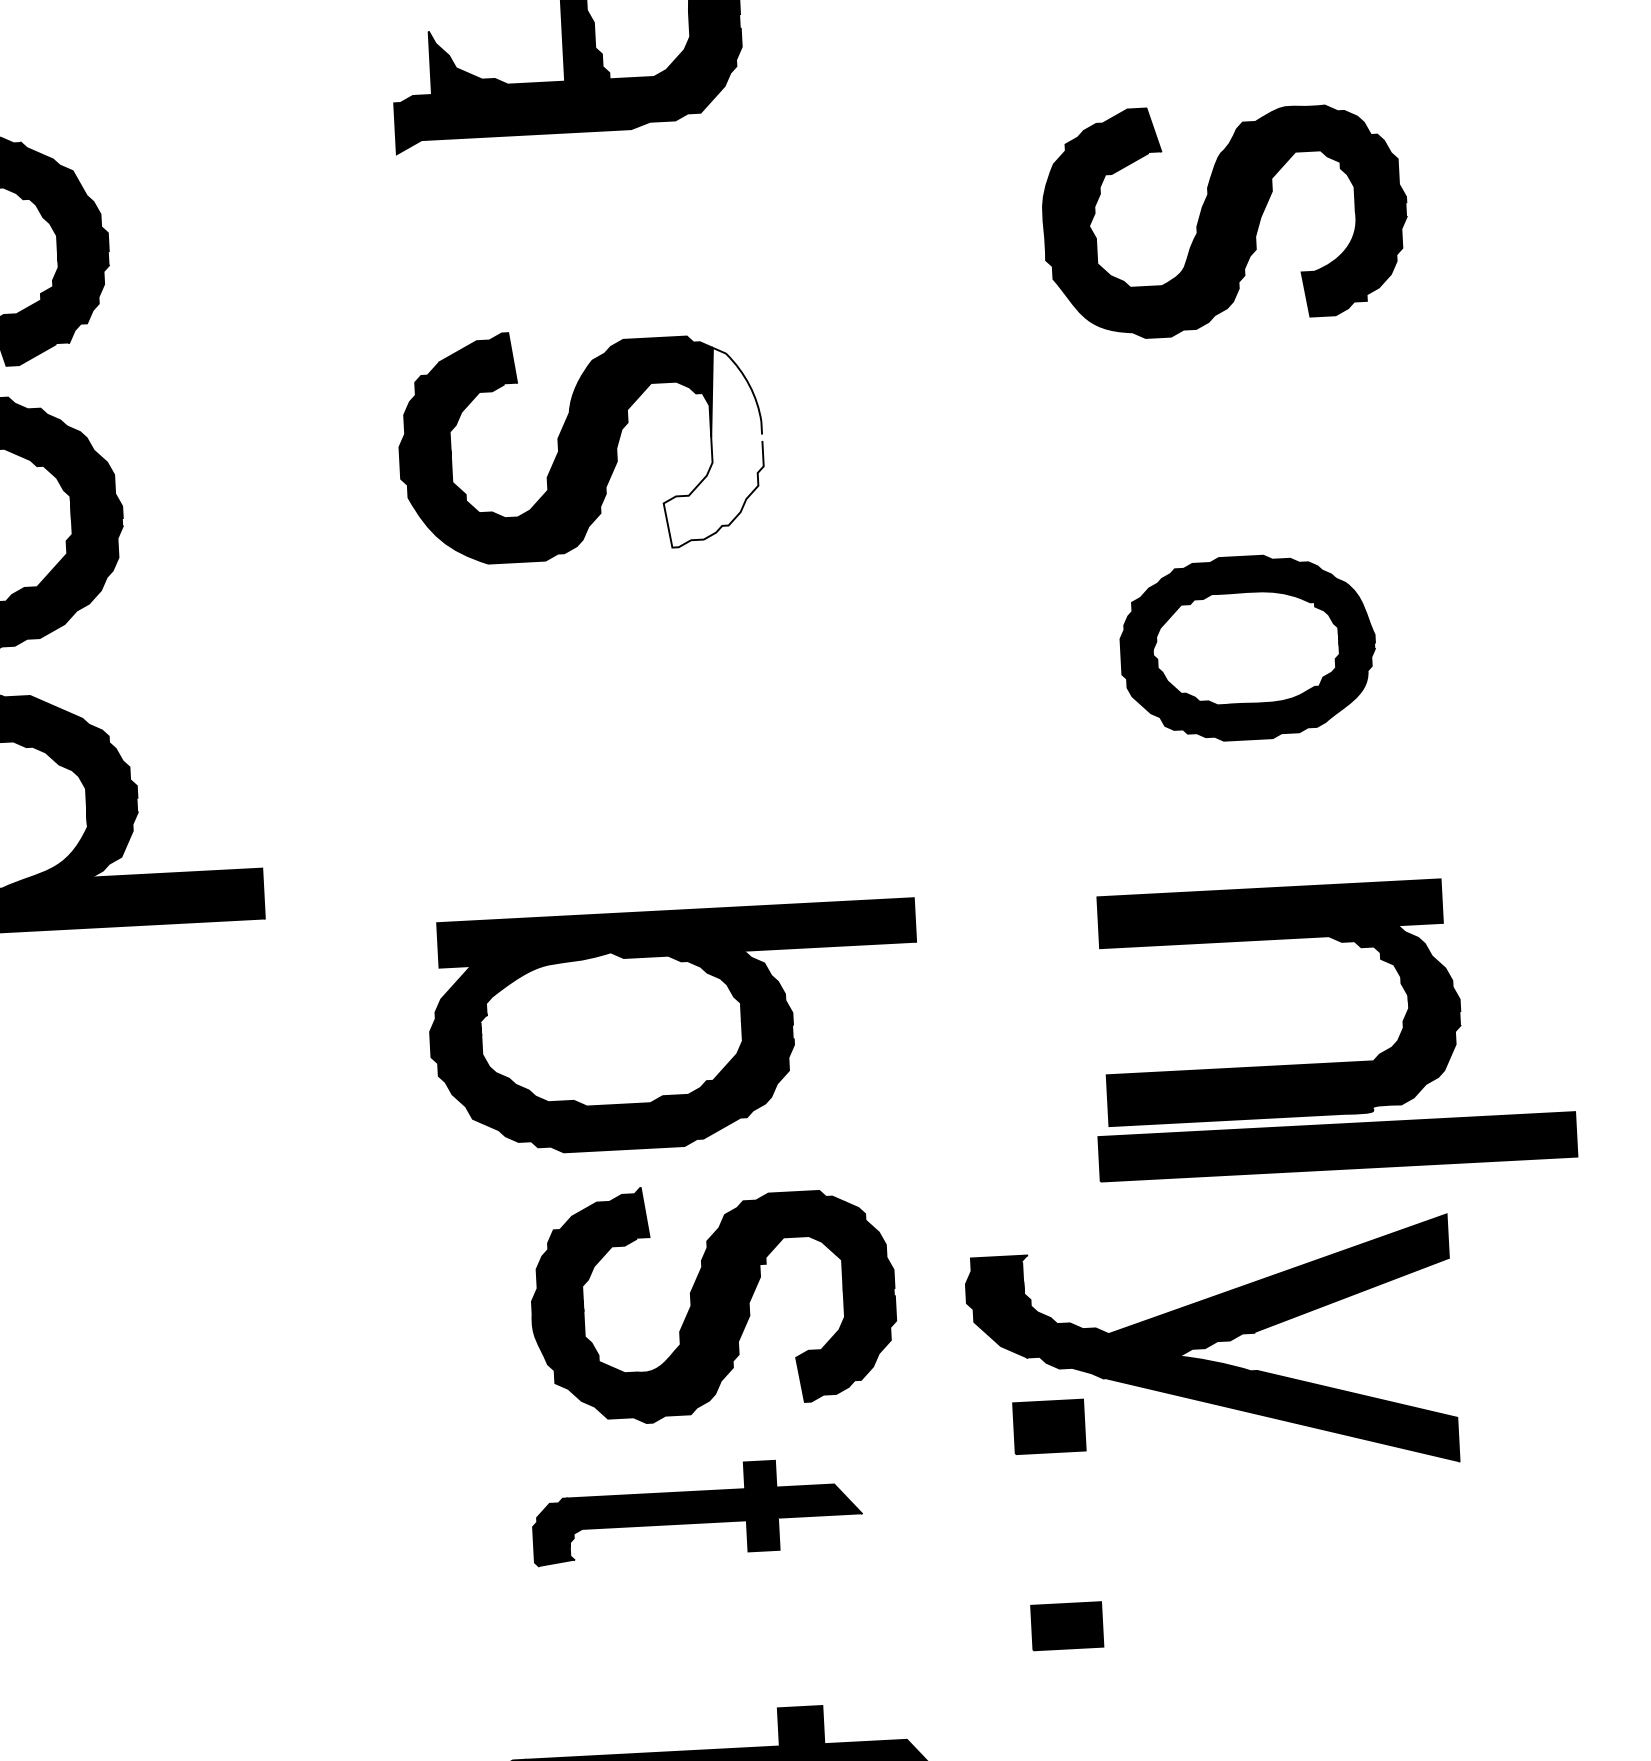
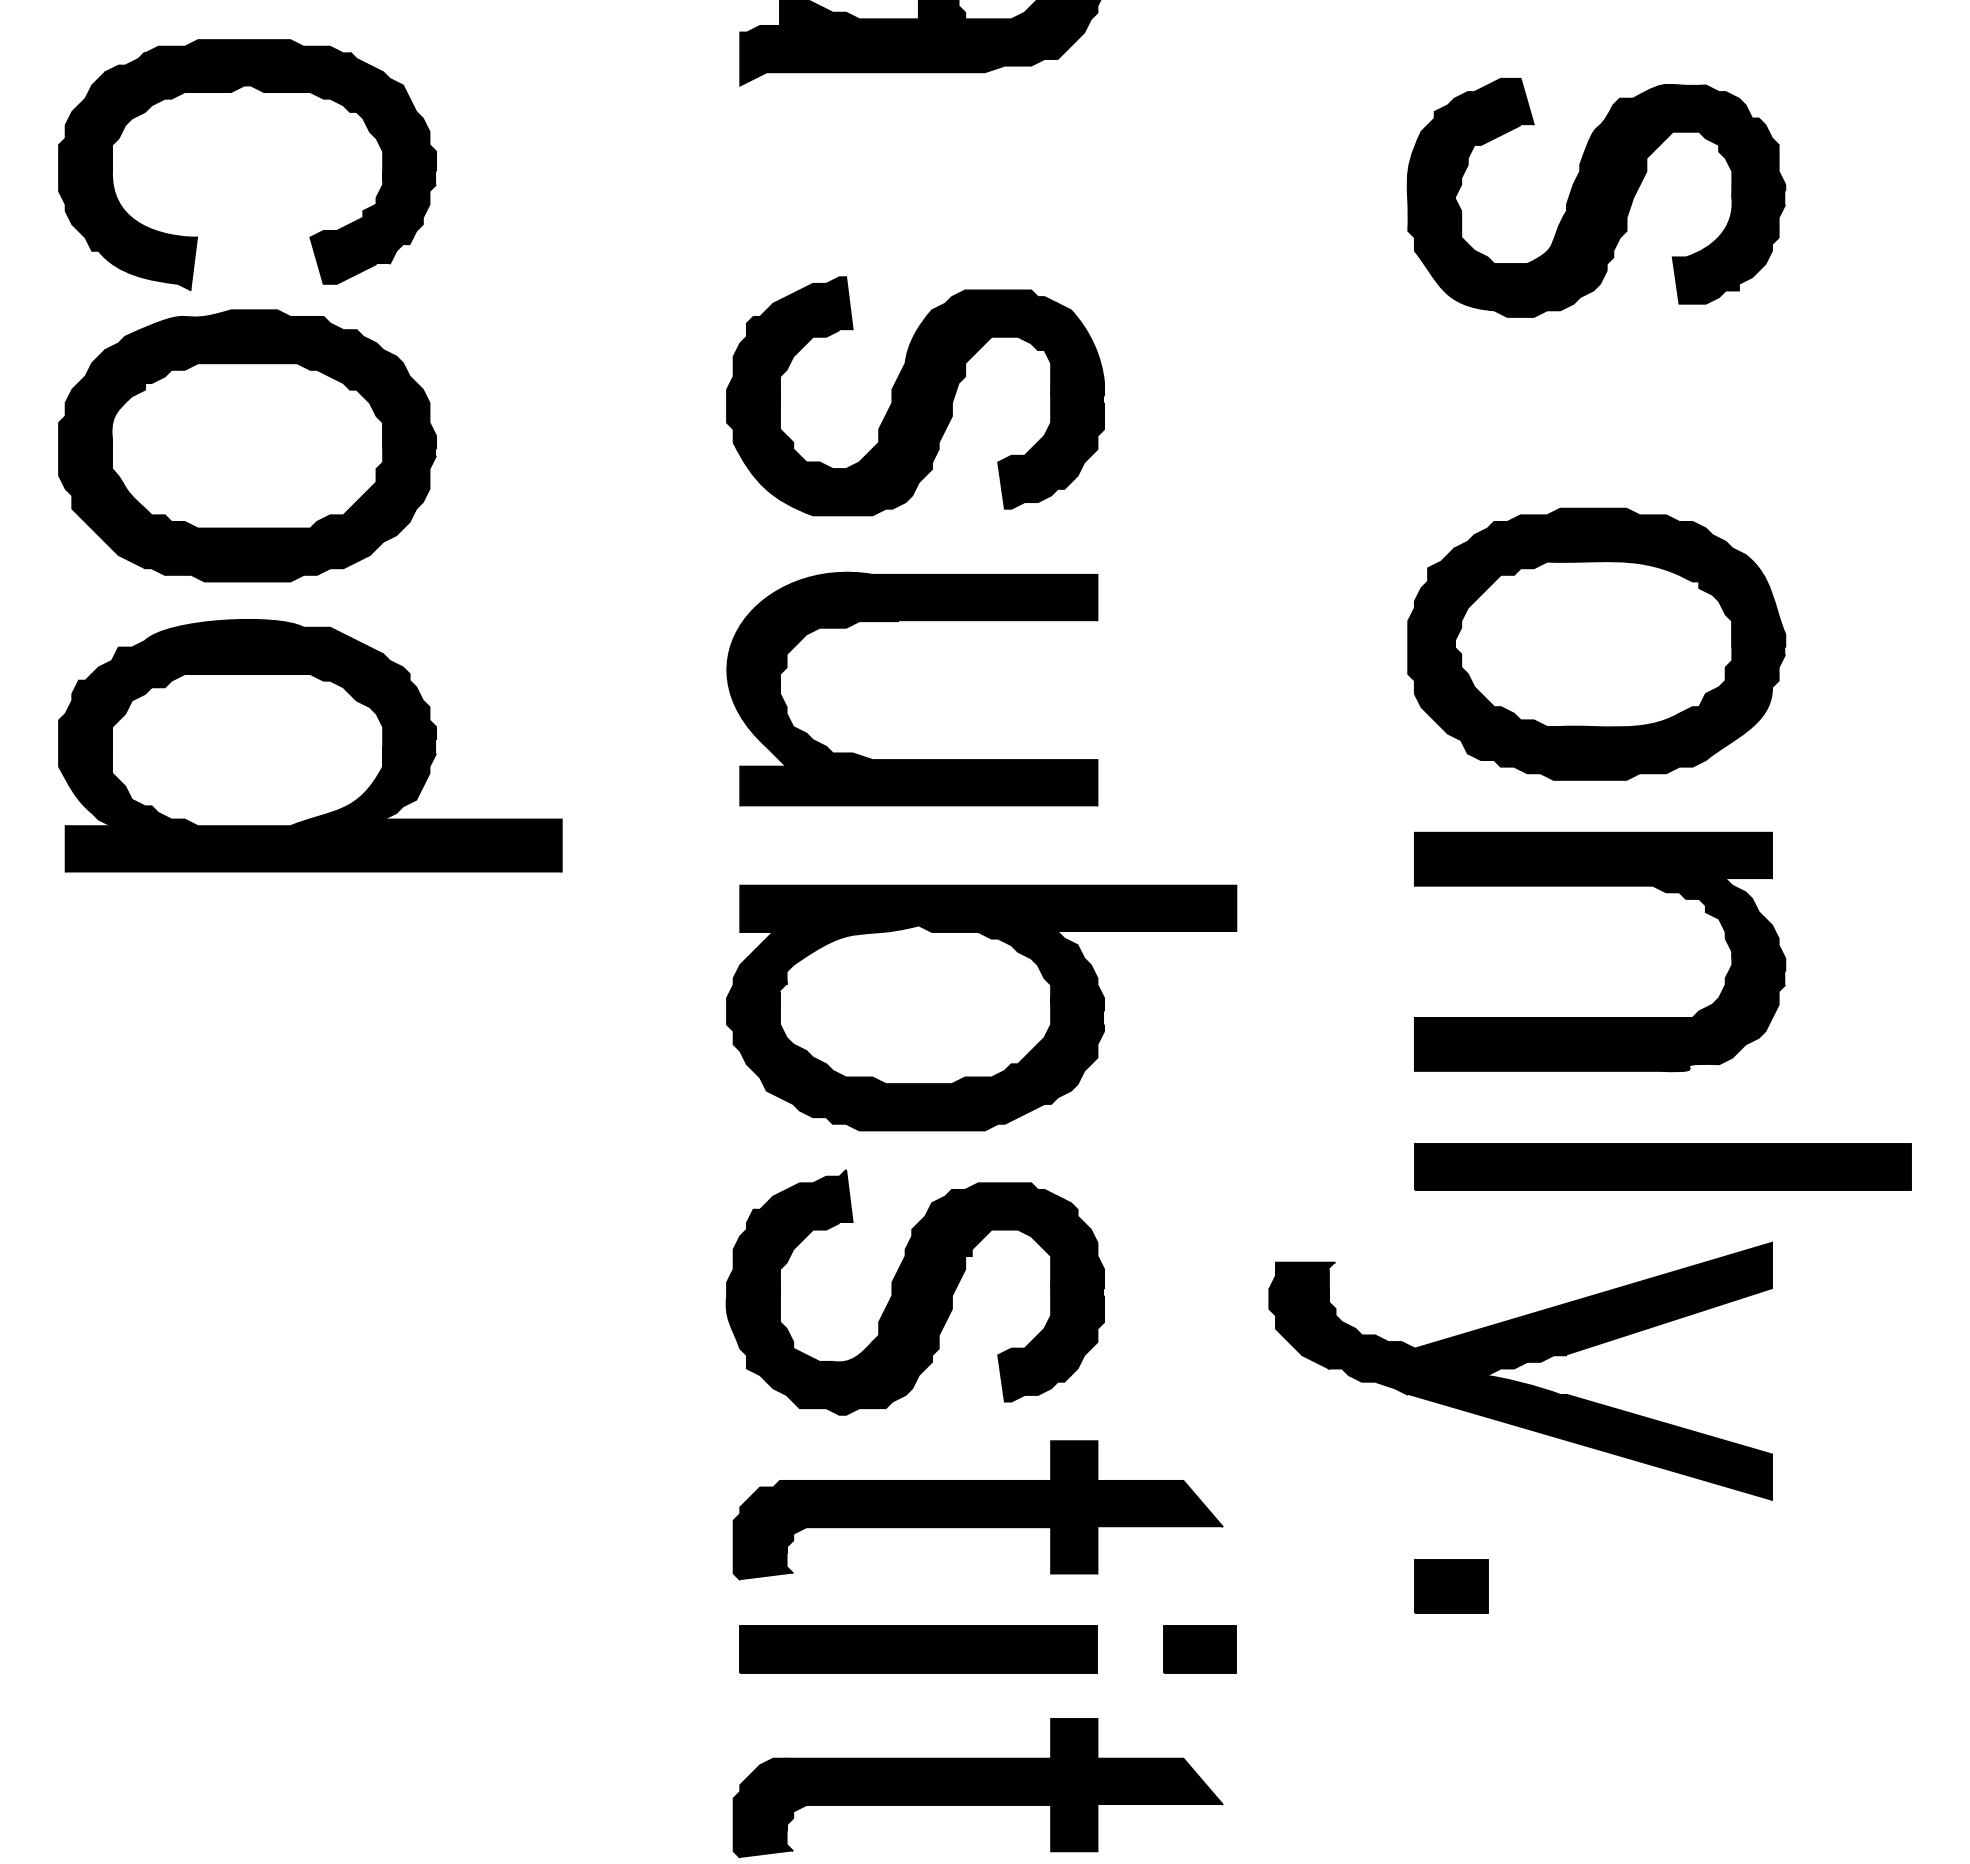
fill: (712, 446) -> (1051, 405), added
part: (1247, 647) -> (1596, 643), size x1.43
part: (589, 660) -> (912, 621), added
part: (1278, 939) -> (1600, 886), moved
part: (712, 1301) -> (914, 1292), moved
part: (1049, 1426) -> (1451, 1586), moved
part: (696, 1511) -> (977, 1510), size x1.43
part: (1066, 1626) -> (1199, 1649), moved
part: (646, 1648) -> (918, 1649), added

